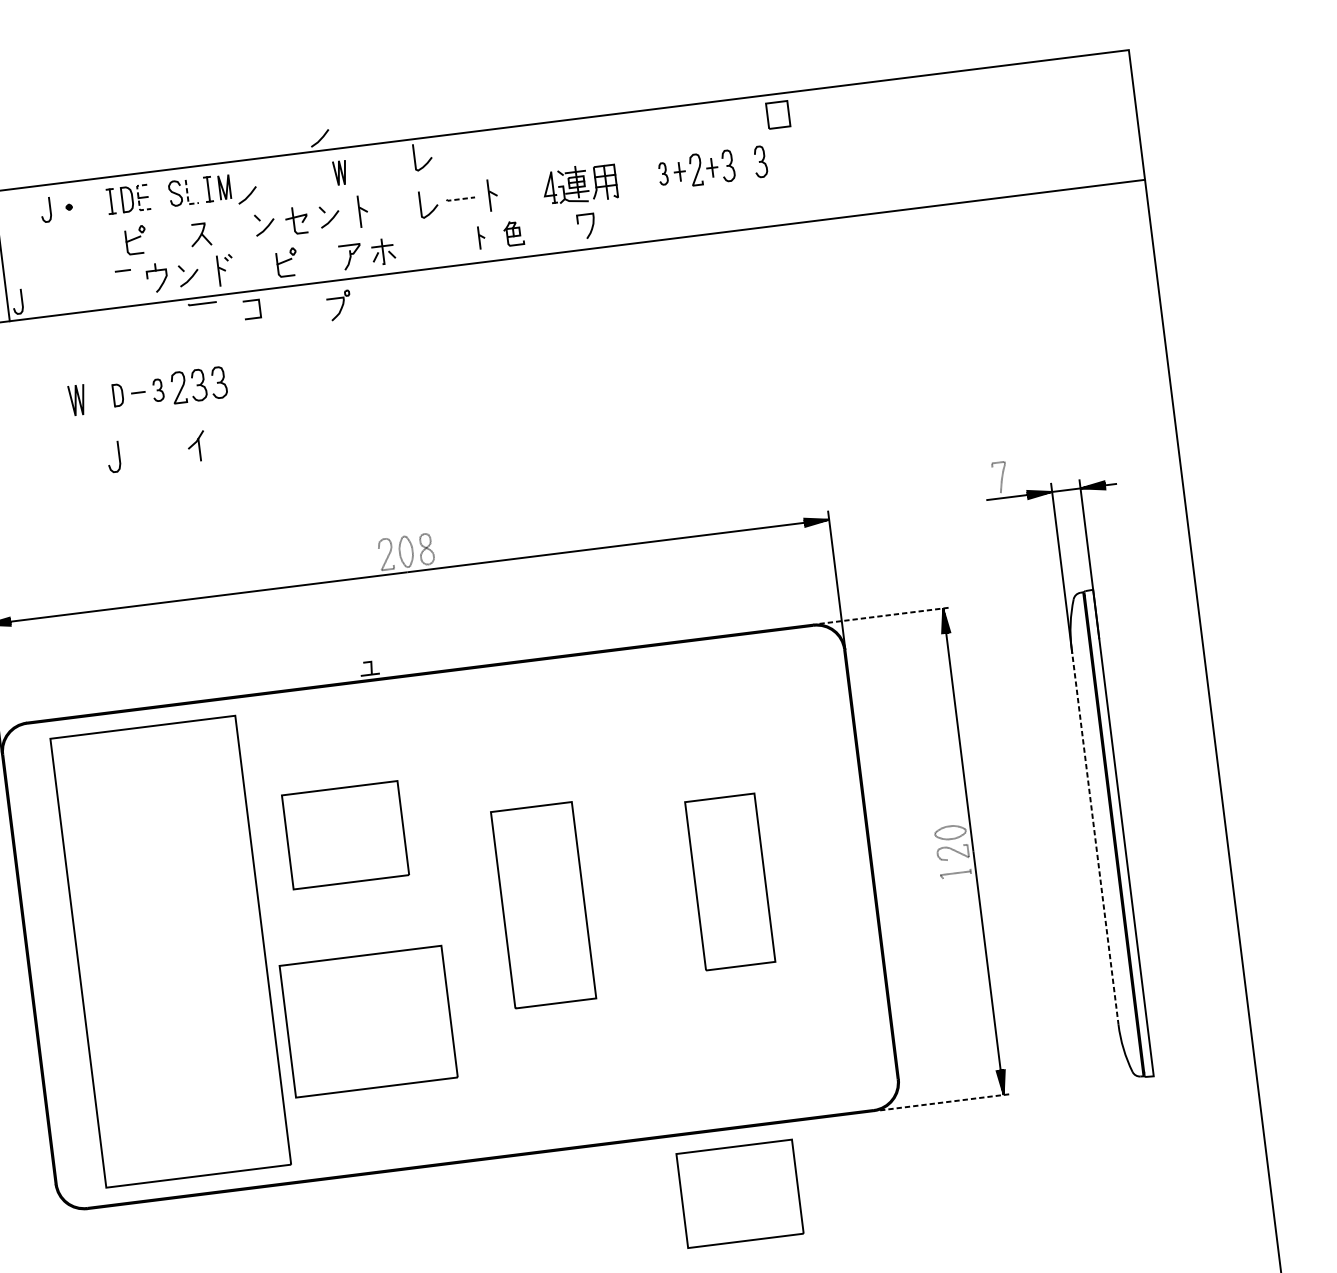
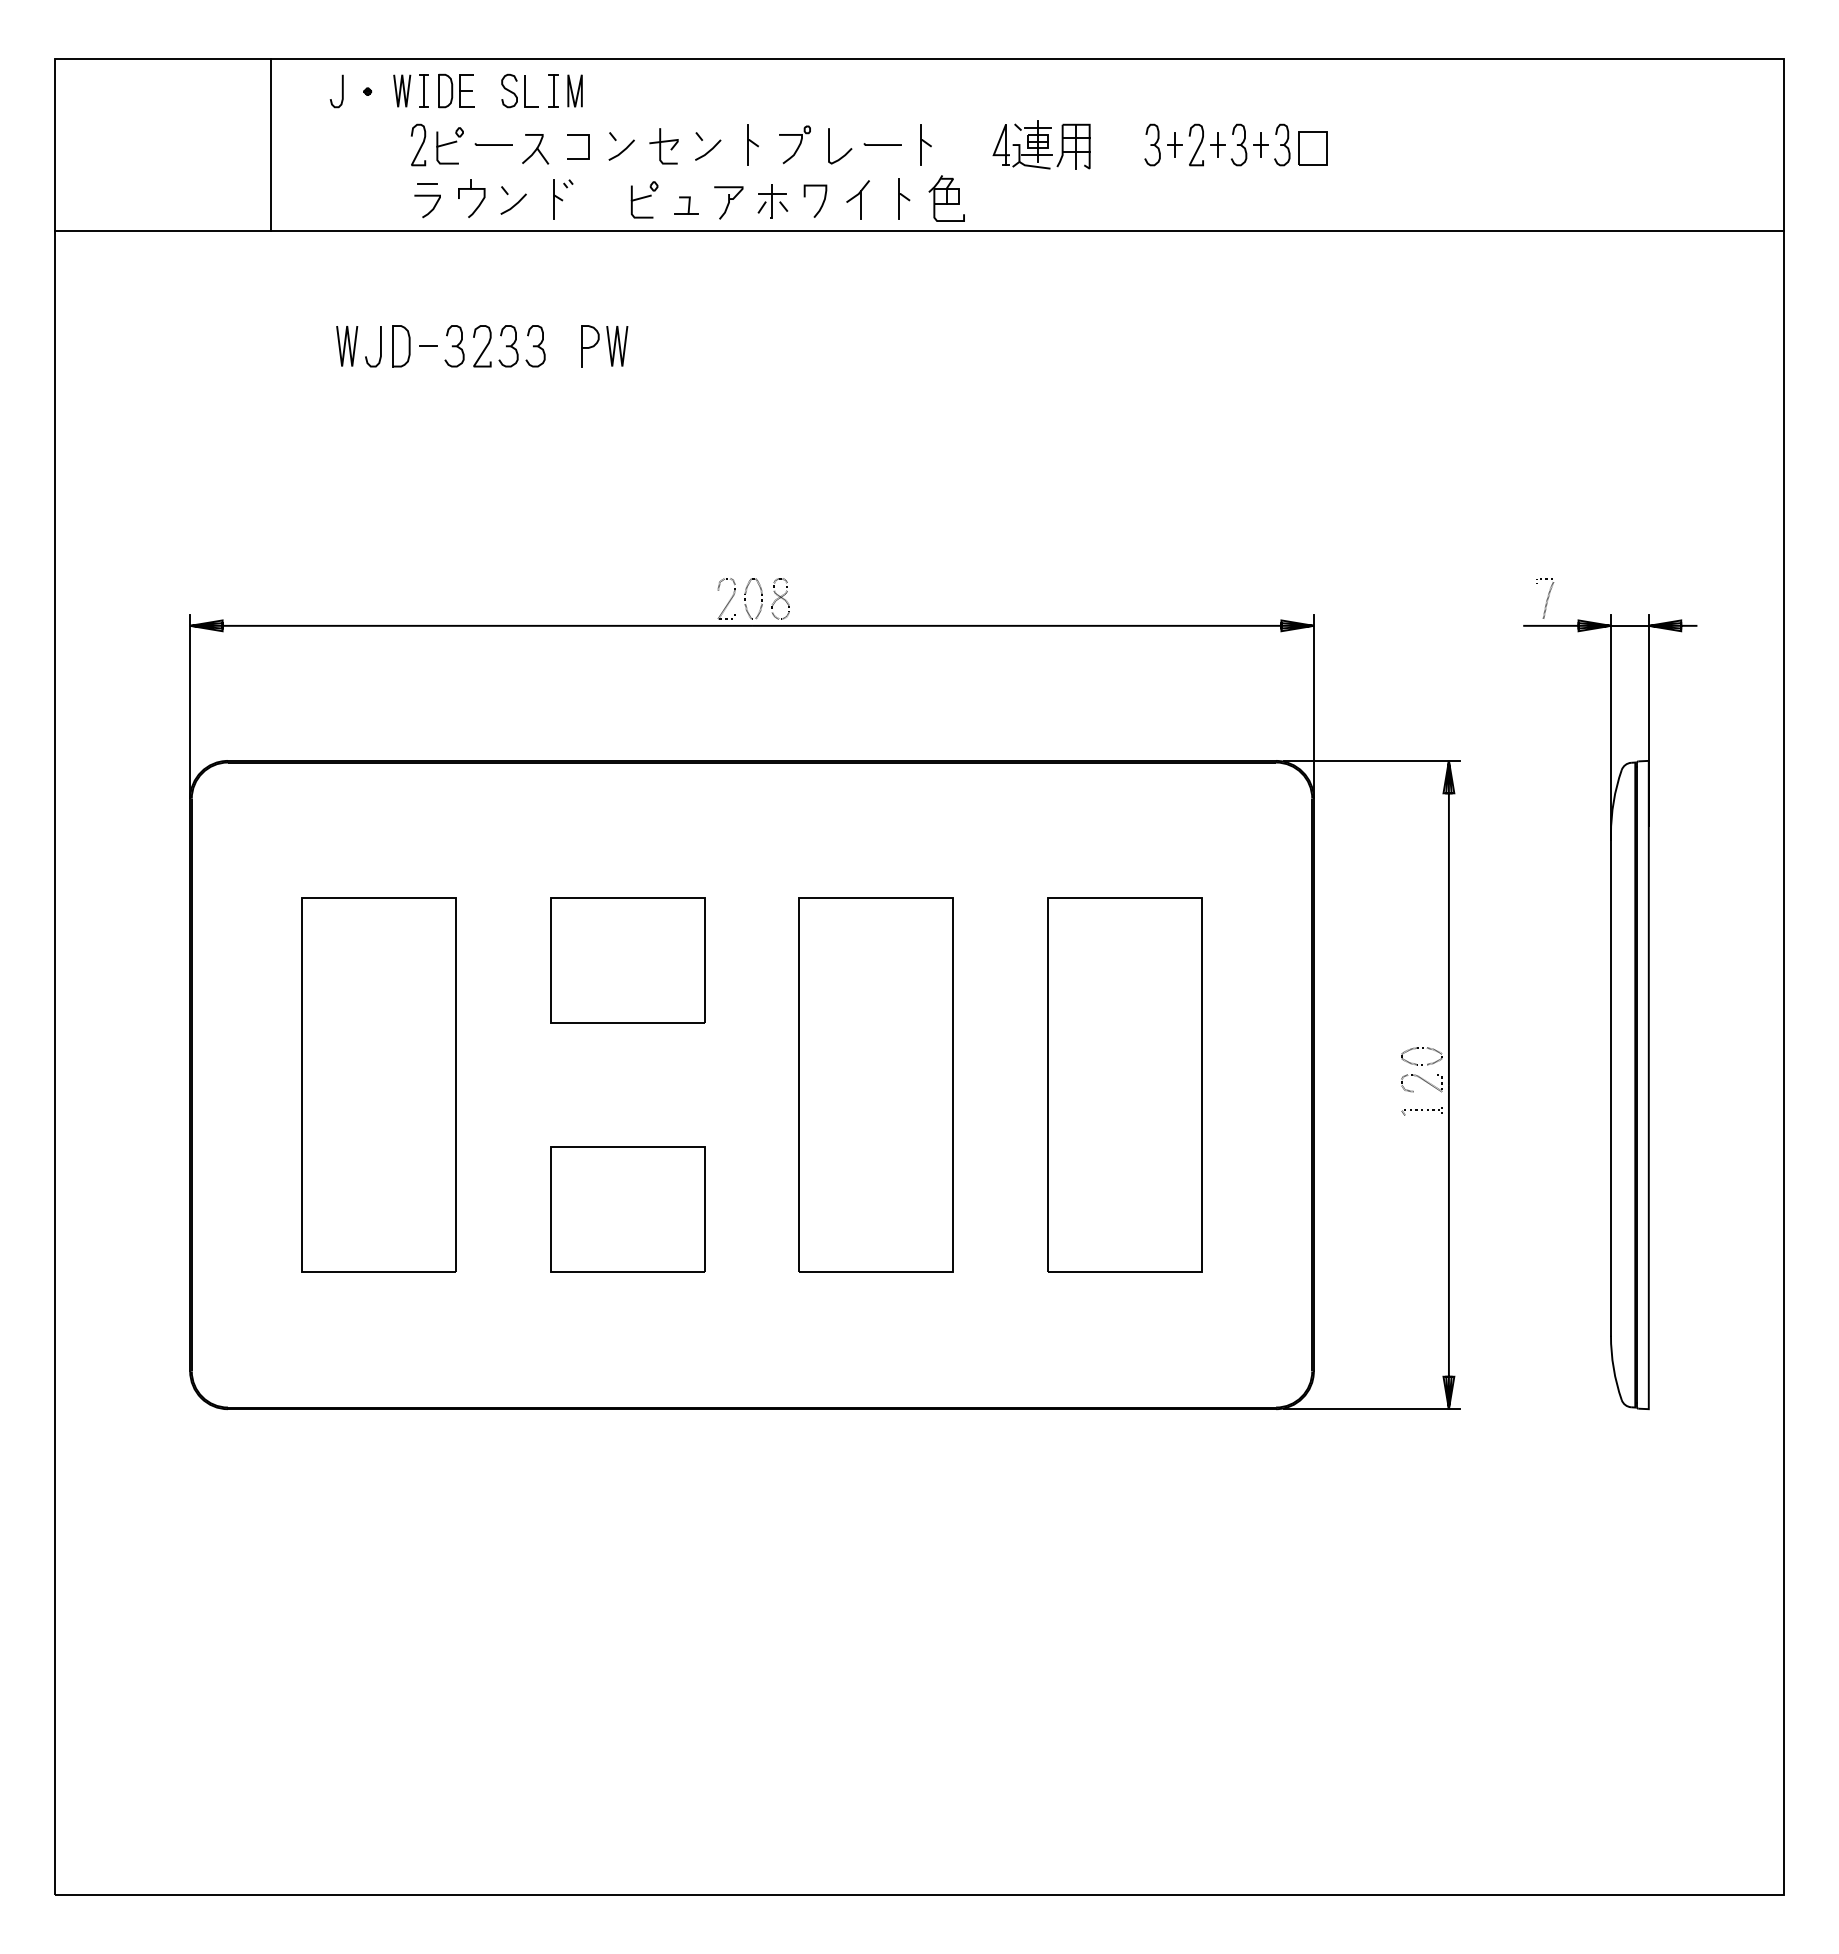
part: (777, 115) -> (1312, 148), moved
line: (320, 138) -> (708, 42), removed
curve: (428, 160) -> (846, 89), removed
part: (744, 163) -> (1260, 144), added
line: (339, 172) -> (401, 90), moved
part: (663, 173) -> (1152, 144), size x1.43
line: (248, 195) -> (604, 105), removed
line: (188, 197) -> (525, 98), dashed -> solid
line: (138, 198) -> (460, 91), dashed -> solid
line: (460, 199) -> (882, 145), dashed -> solid
curve: (591, 228) -> (821, 204), moved
part: (513, 233) -> (946, 198), size x1.43
part: (482, 237) -> (904, 198), size x1.43
curve: (113, 242) -> (420, 145), added
curve: (128, 289) -> (431, 209), added
curve: (21, 301) -> (289, 207), removed
line: (202, 303) -> (493, 144), moved
part: (338, 305) -> (794, 144), moved
line: (259, 308) -> (588, 146), moved
part: (270, 376) -> (604, 346), added
part: (158, 390) -> (454, 346), size x1.43
part: (118, 395) -> (401, 346), size x1.43
part: (196, 445) -> (857, 199), moved
curve: (119, 456) -> (380, 346), moved
line: (885, 615) -> (1371, 760), dashed -> solid
part: (369, 668) -> (686, 205), moved
line: (1094, 836) -> (1610, 1085), dashed -> solid
part: (729, 881) -> (1124, 1084), size x1.67
part: (543, 904) -> (875, 1084), size x1.43
part: (170, 951) -> (378, 1084), size x0.62
part: (368, 1021) -> (627, 1209), size x0.71
line: (945, 1102) -> (1371, 1409), dashed -> solid
part: (739, 1193) -> (1086, 1495), removed

